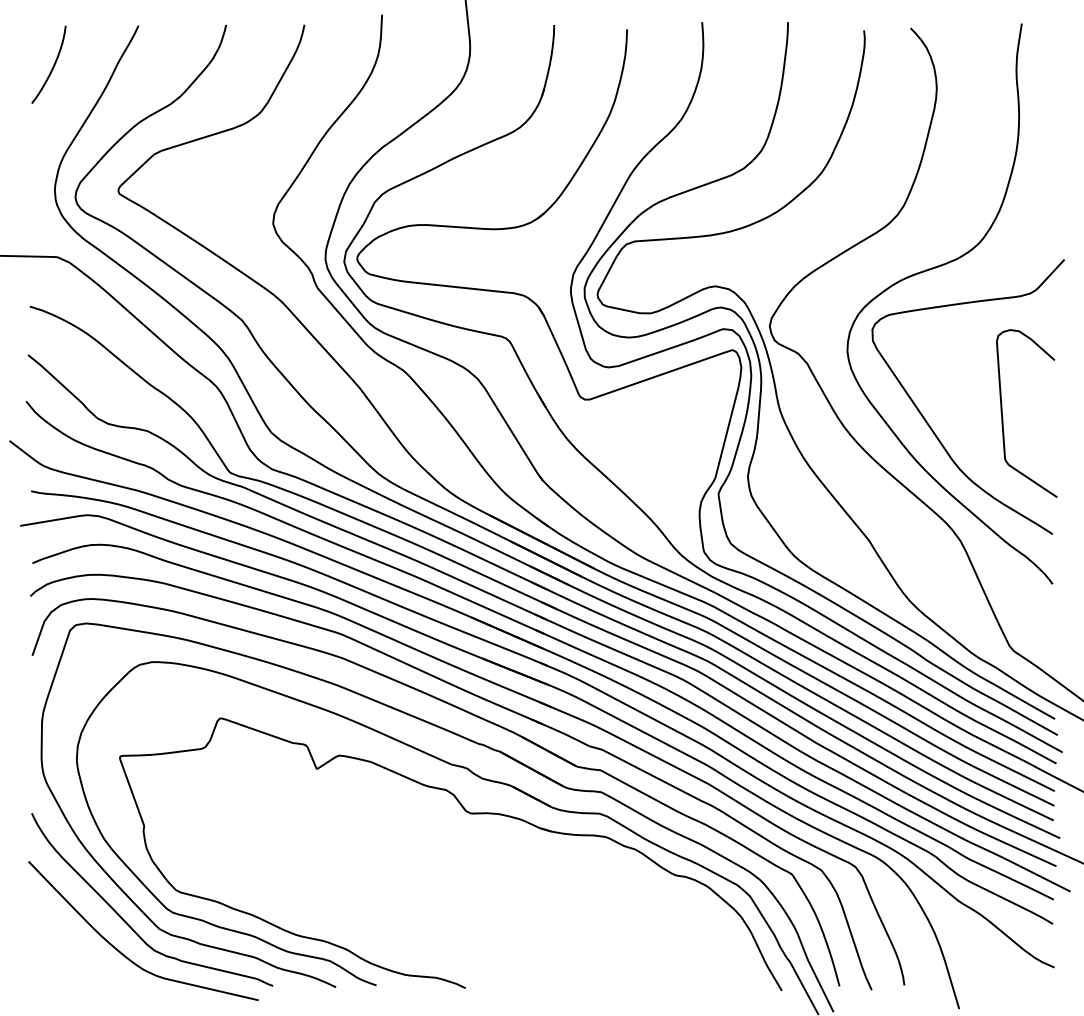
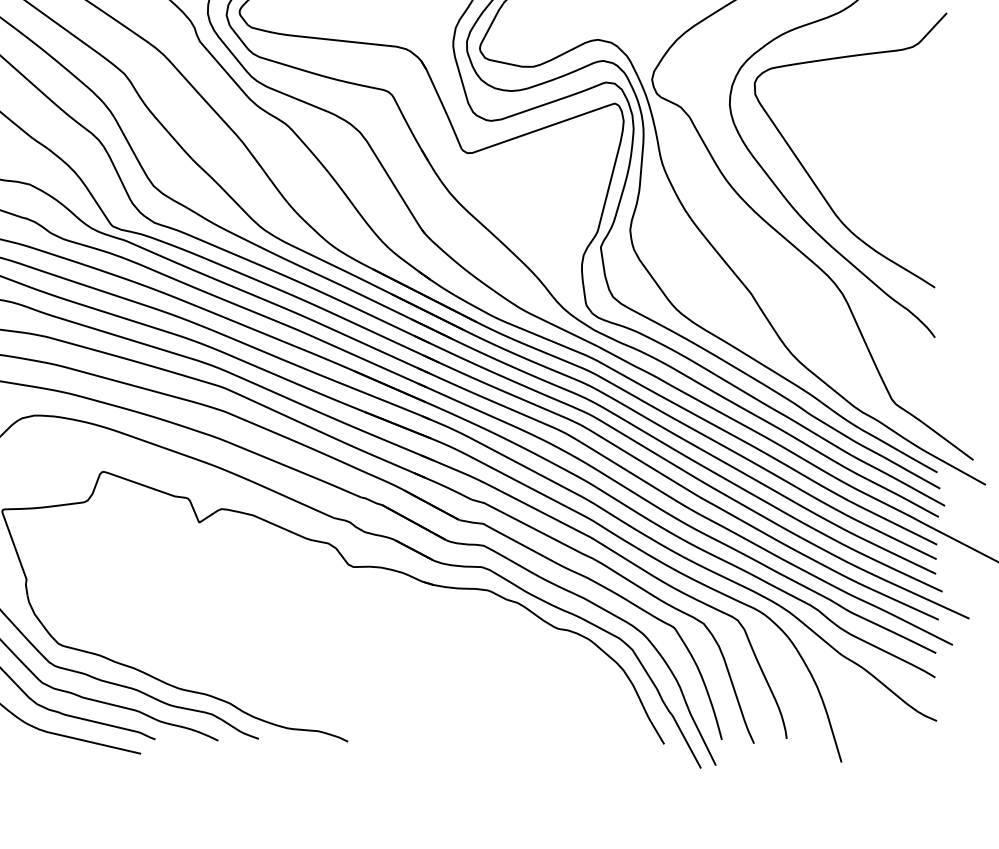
curve: (1003, 417) -> (885, 170), removed

